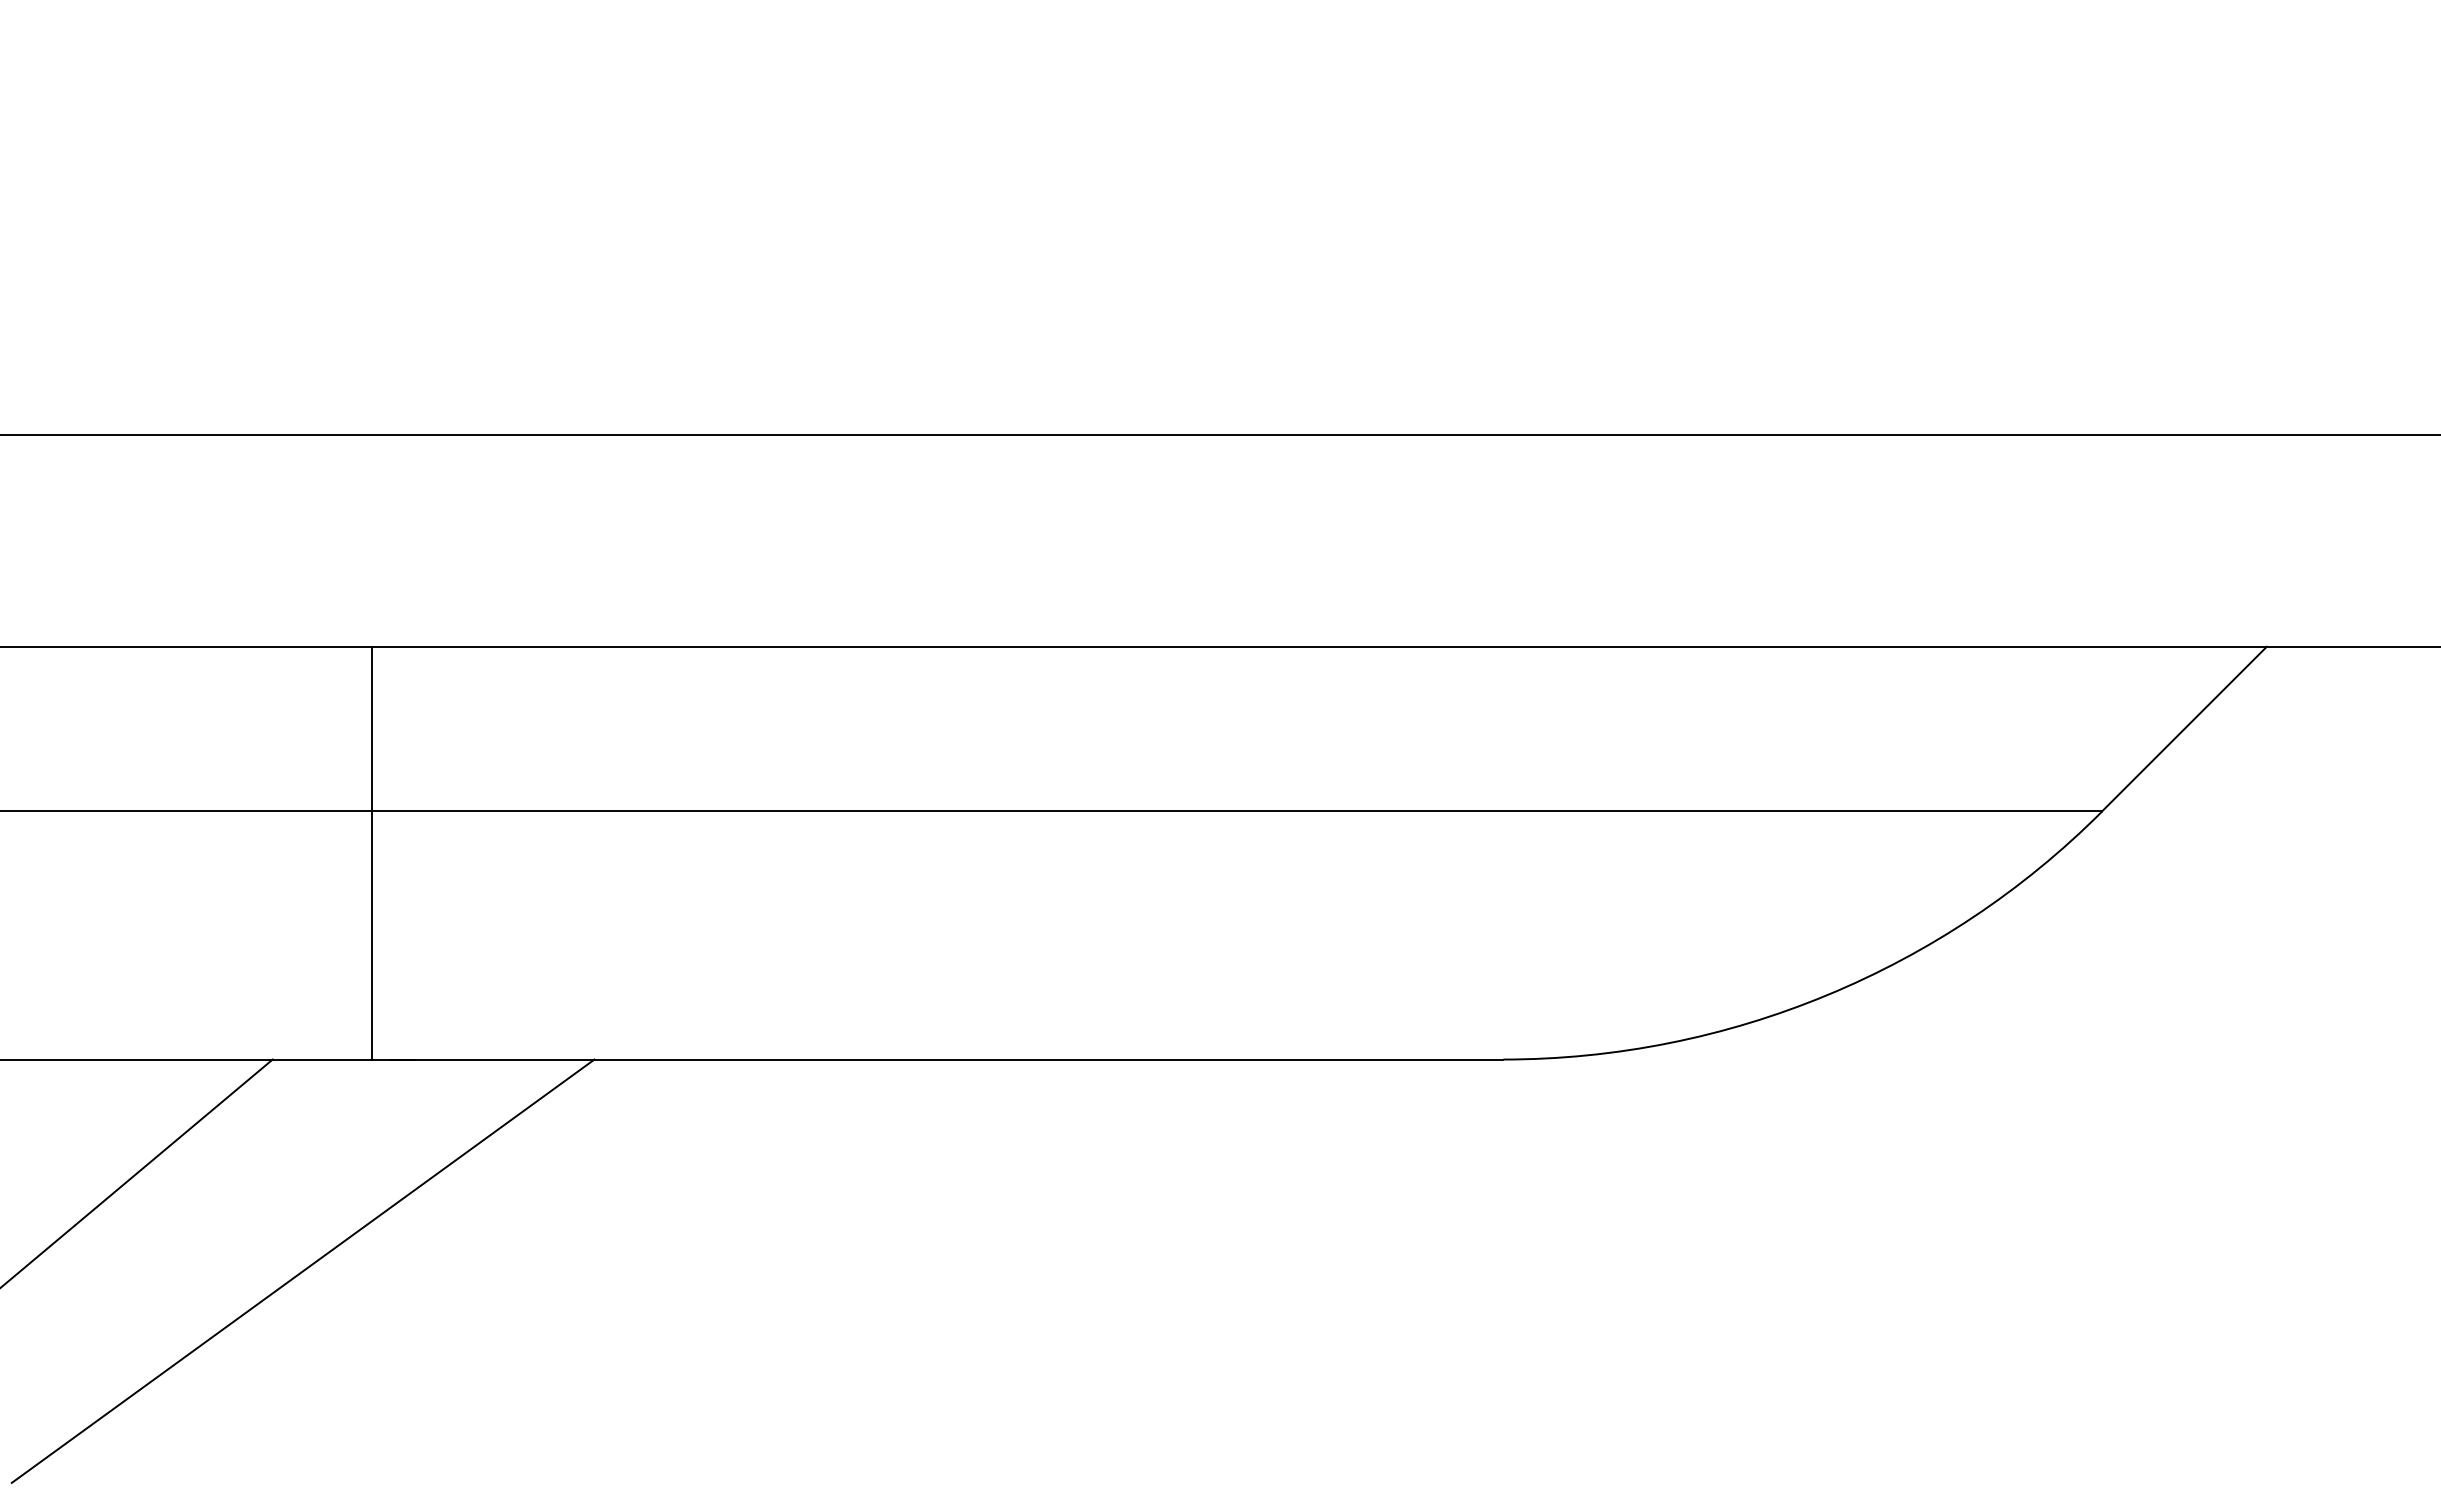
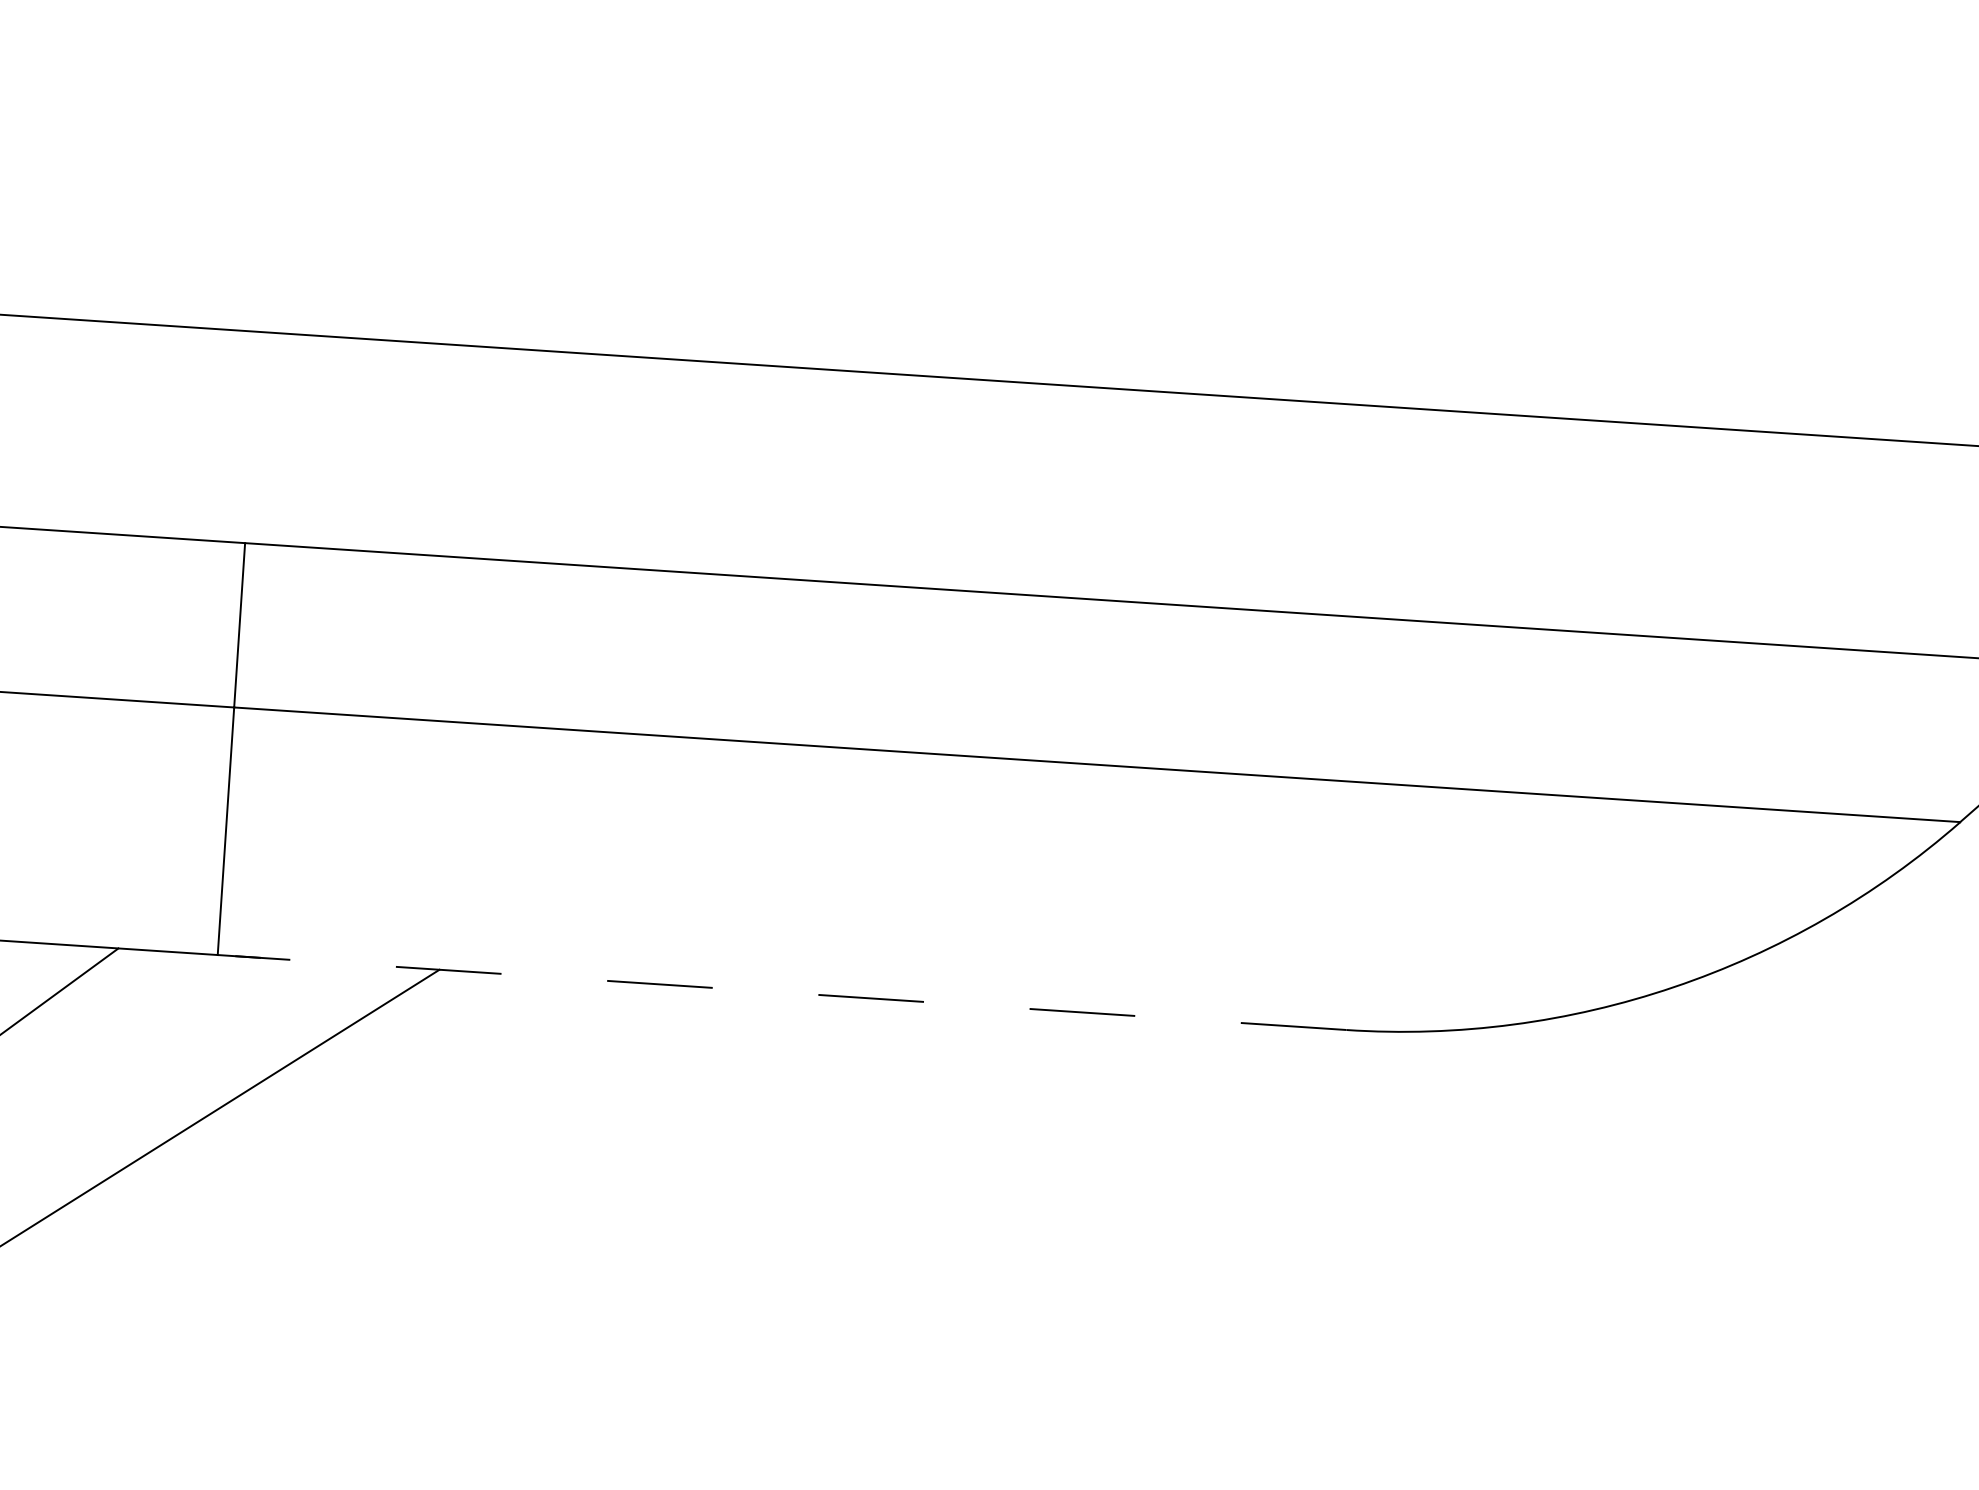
line: (937, 1059) -> (781, 992), solid -> dashed

